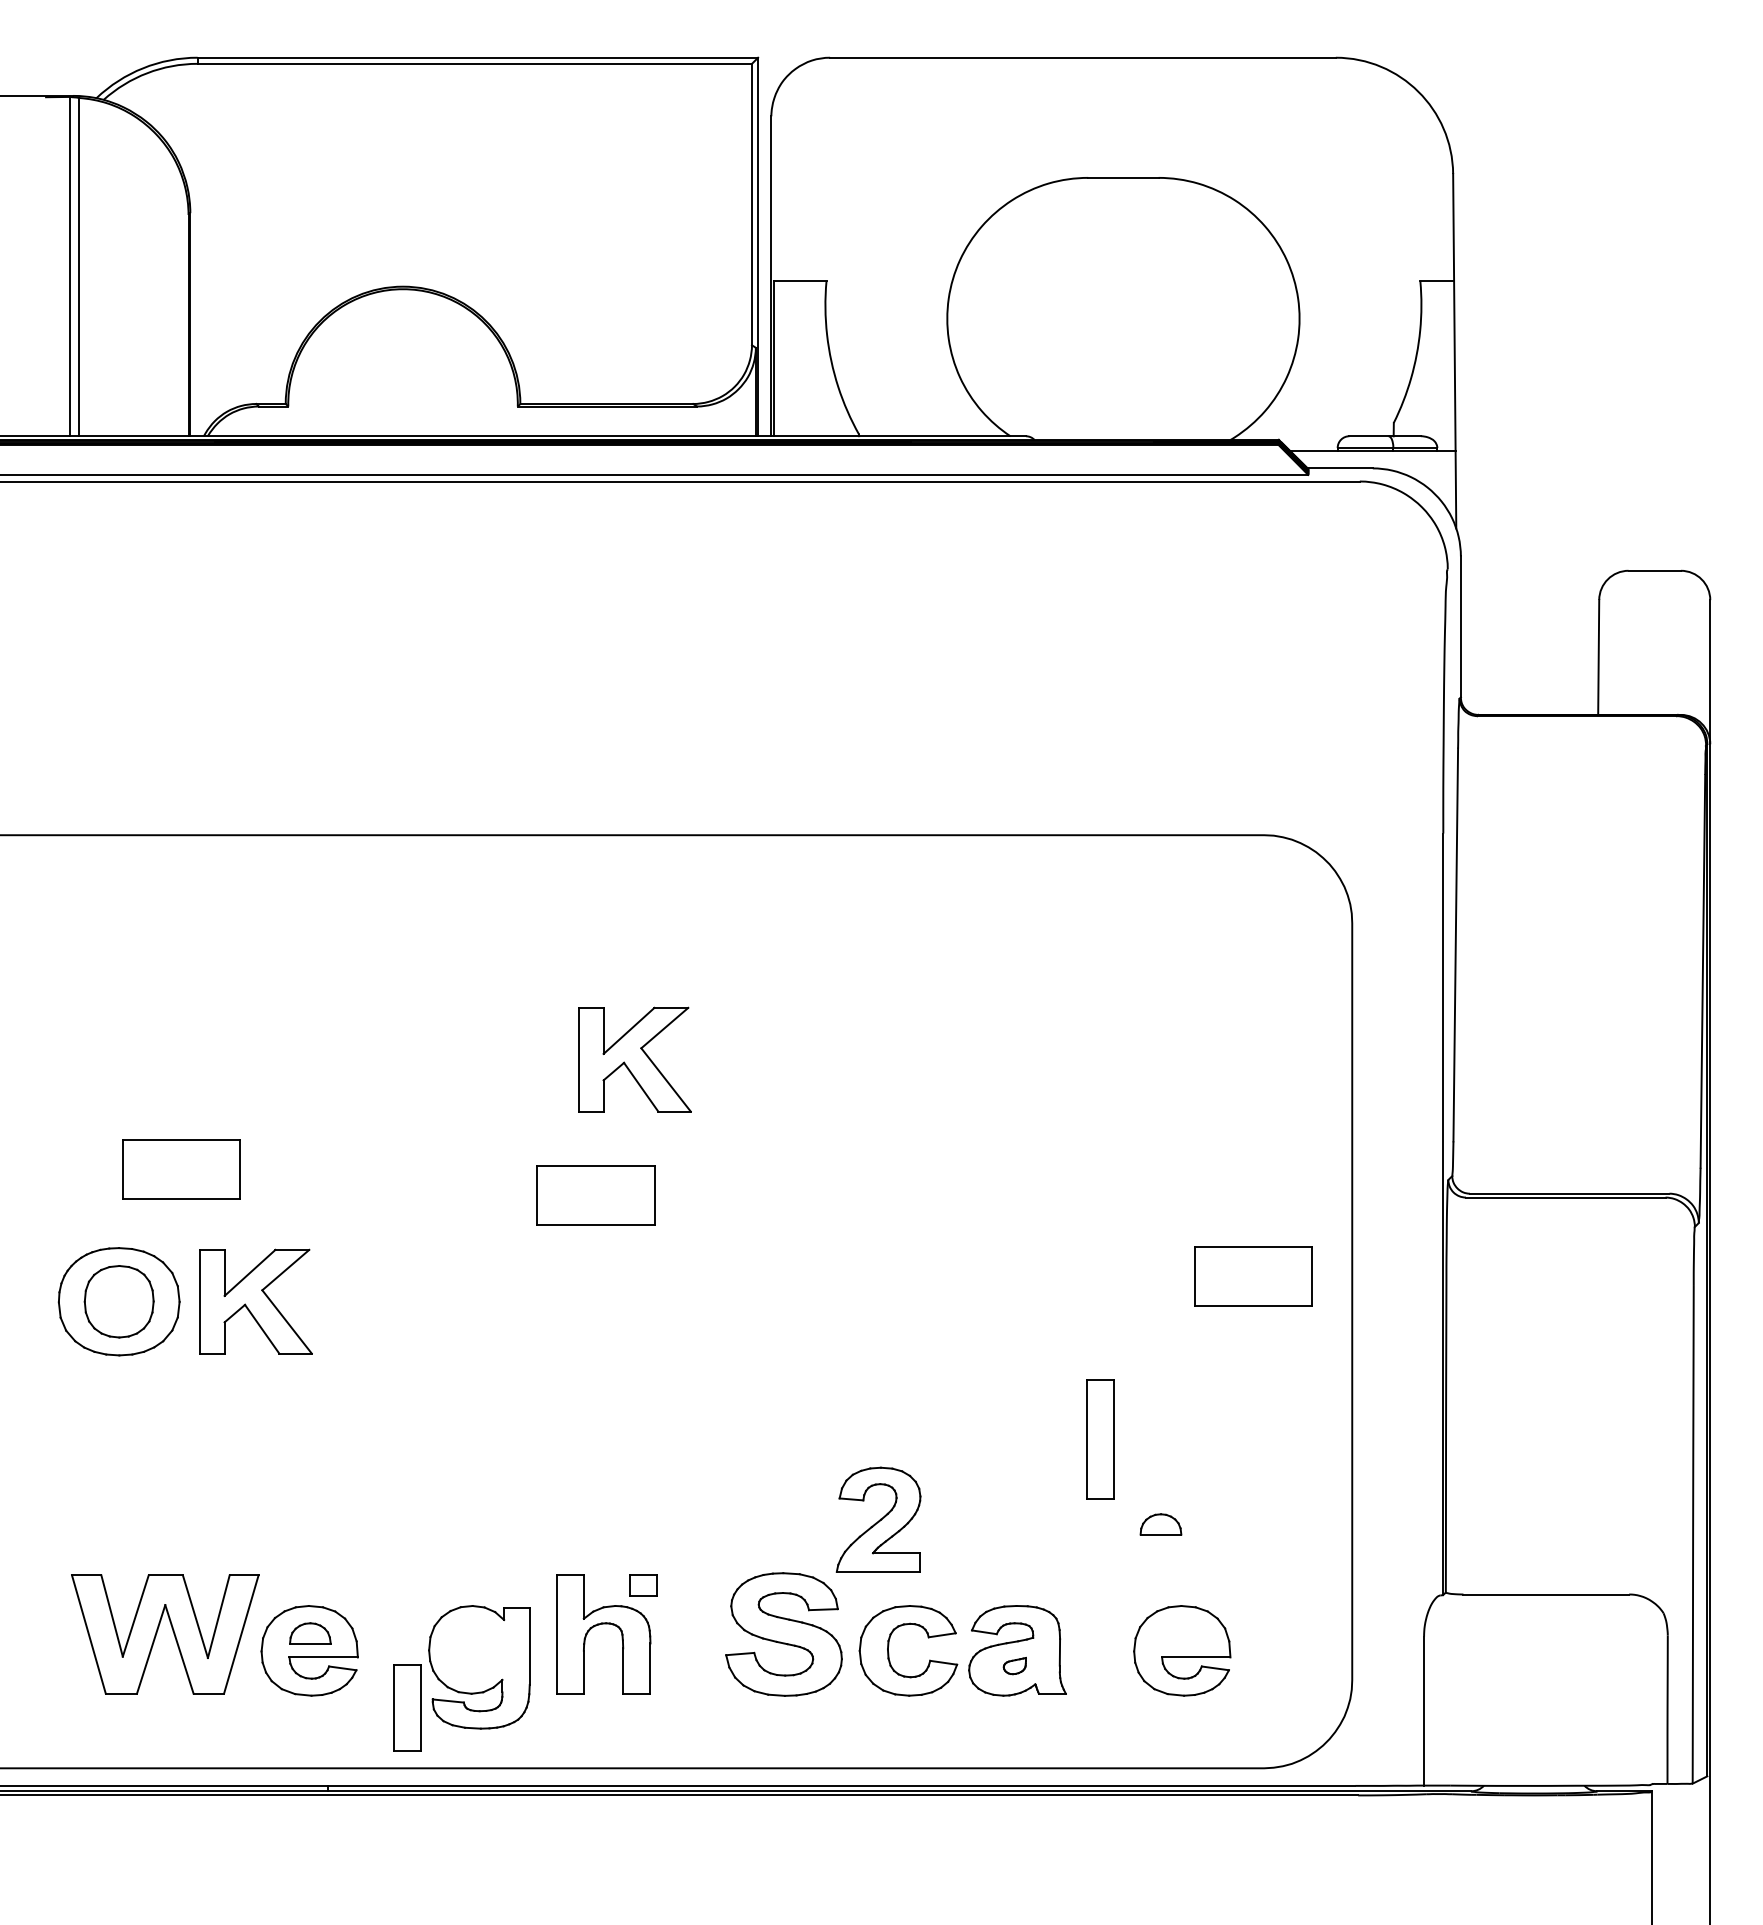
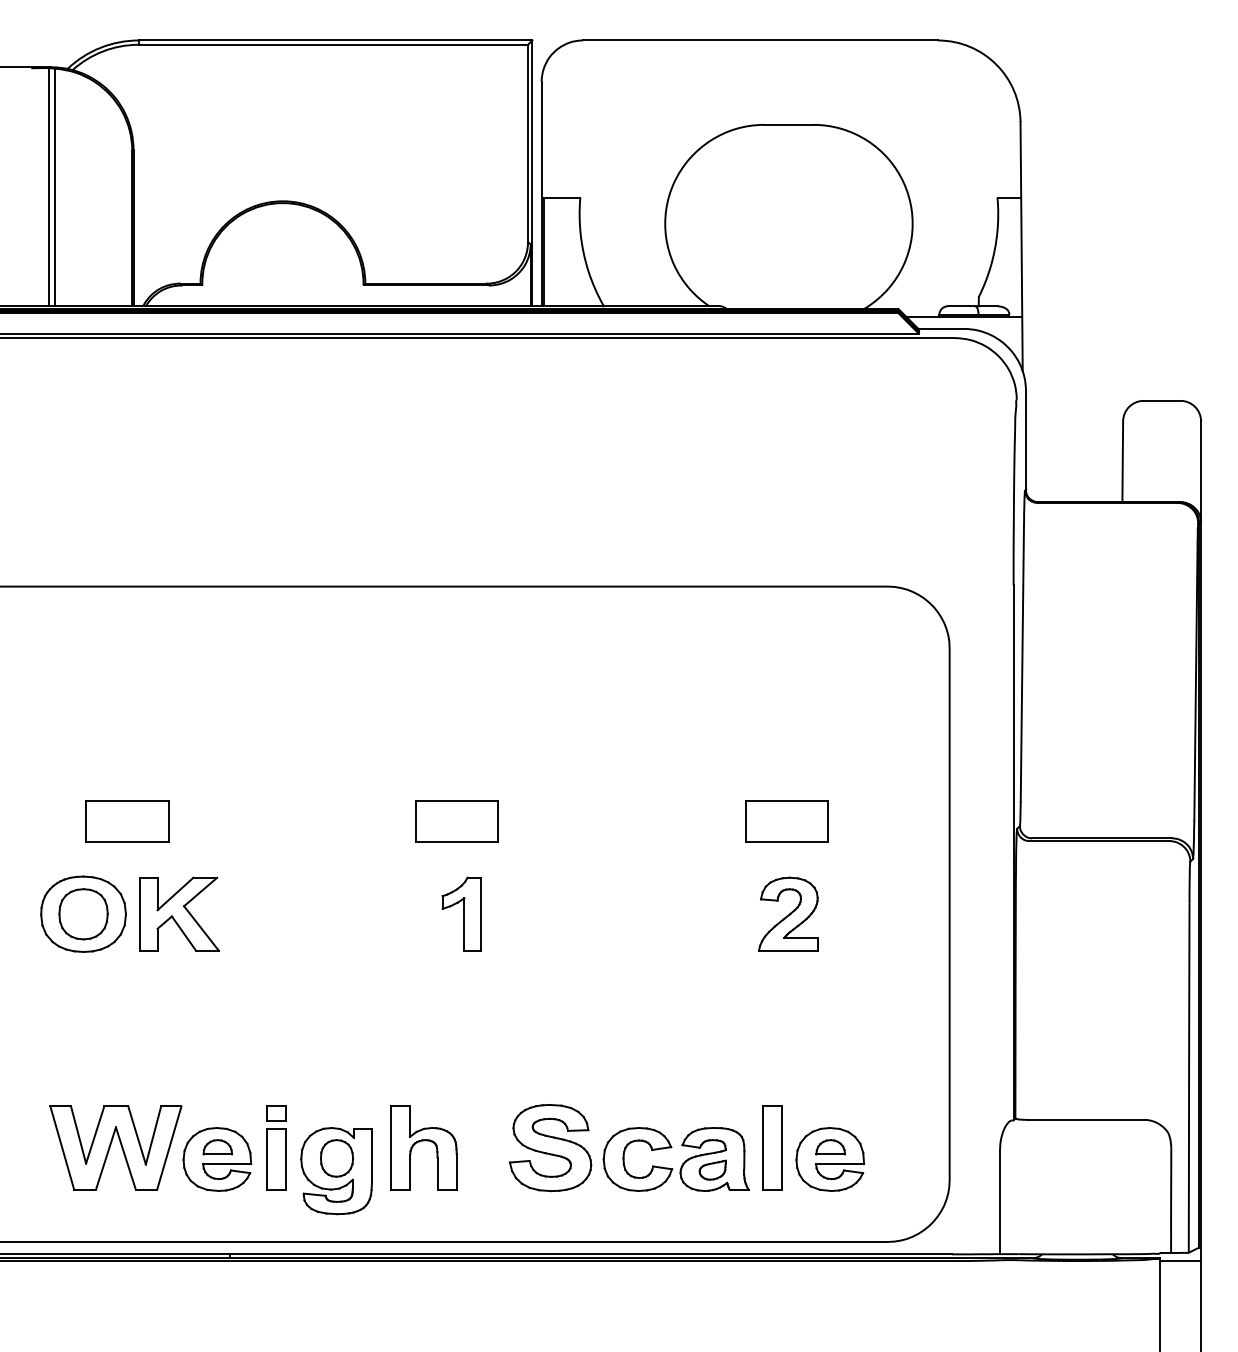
part: (634, 1059) -> (445, 744), removed
part: (595, 1195) -> (456, 821), moved
part: (1253, 1276) -> (786, 821), moved
part: (657, 1301) -> (461, 914), added
part: (1100, 1439) -> (772, 1148), moved
part: (878, 1519) -> (788, 914), moved
part: (1160, 1524) -> (830, 1147), moved
part: (643, 1585) -> (276, 1113), moved
part: (479, 1649) -> (336, 1158), added
part: (1014, 1665) -> (712, 1169), size x1.67
part: (407, 1707) -> (276, 1159), moved
line: (1680, 1794) -> (1180, 1260), added

